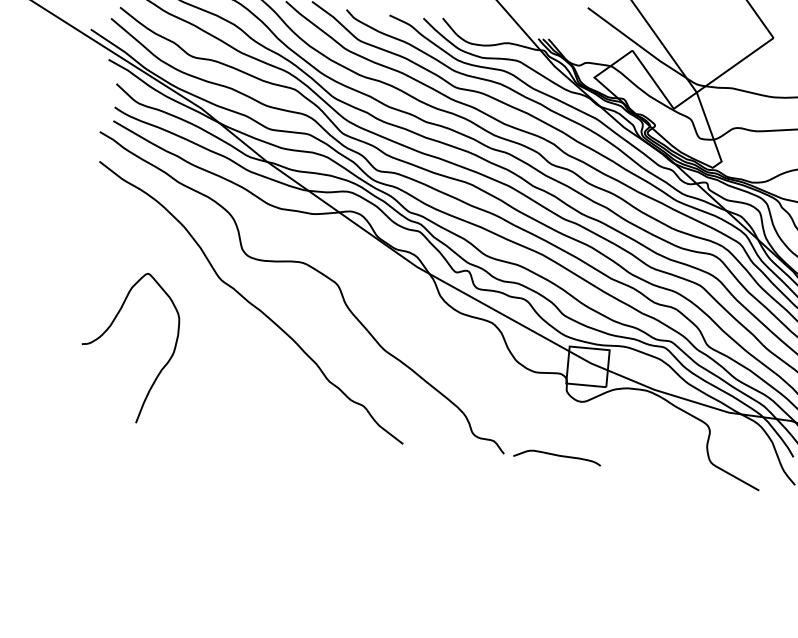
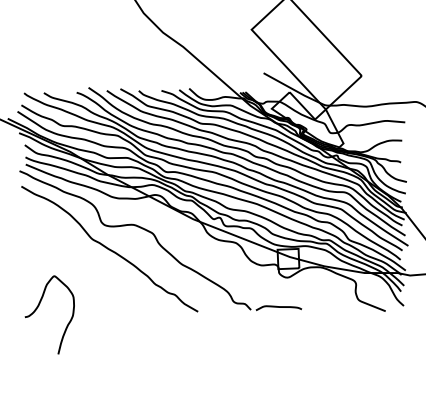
curve: (107, 332) -> (37, 309), moved

